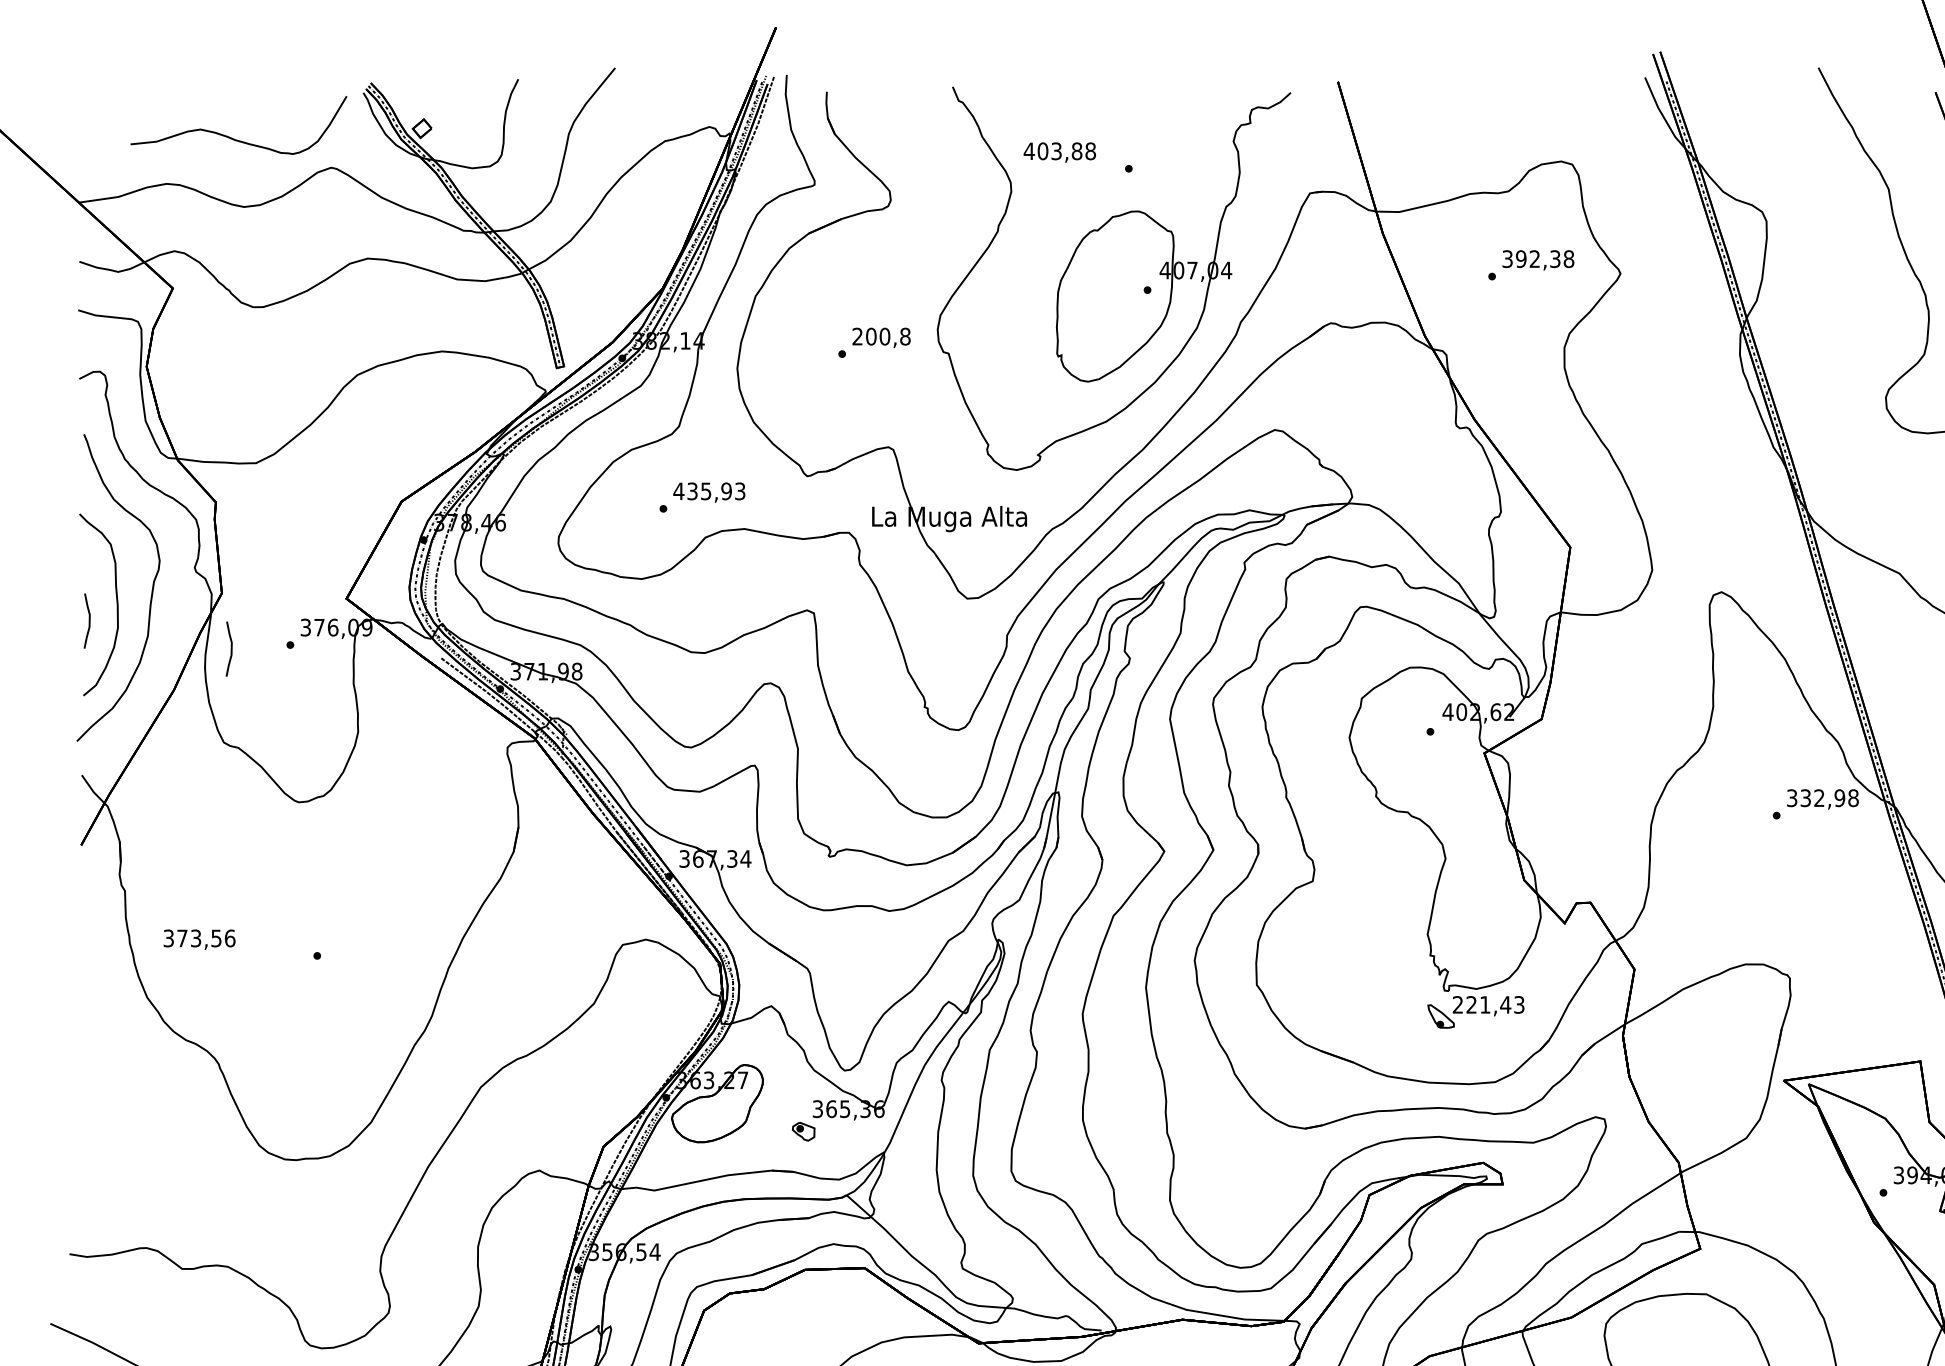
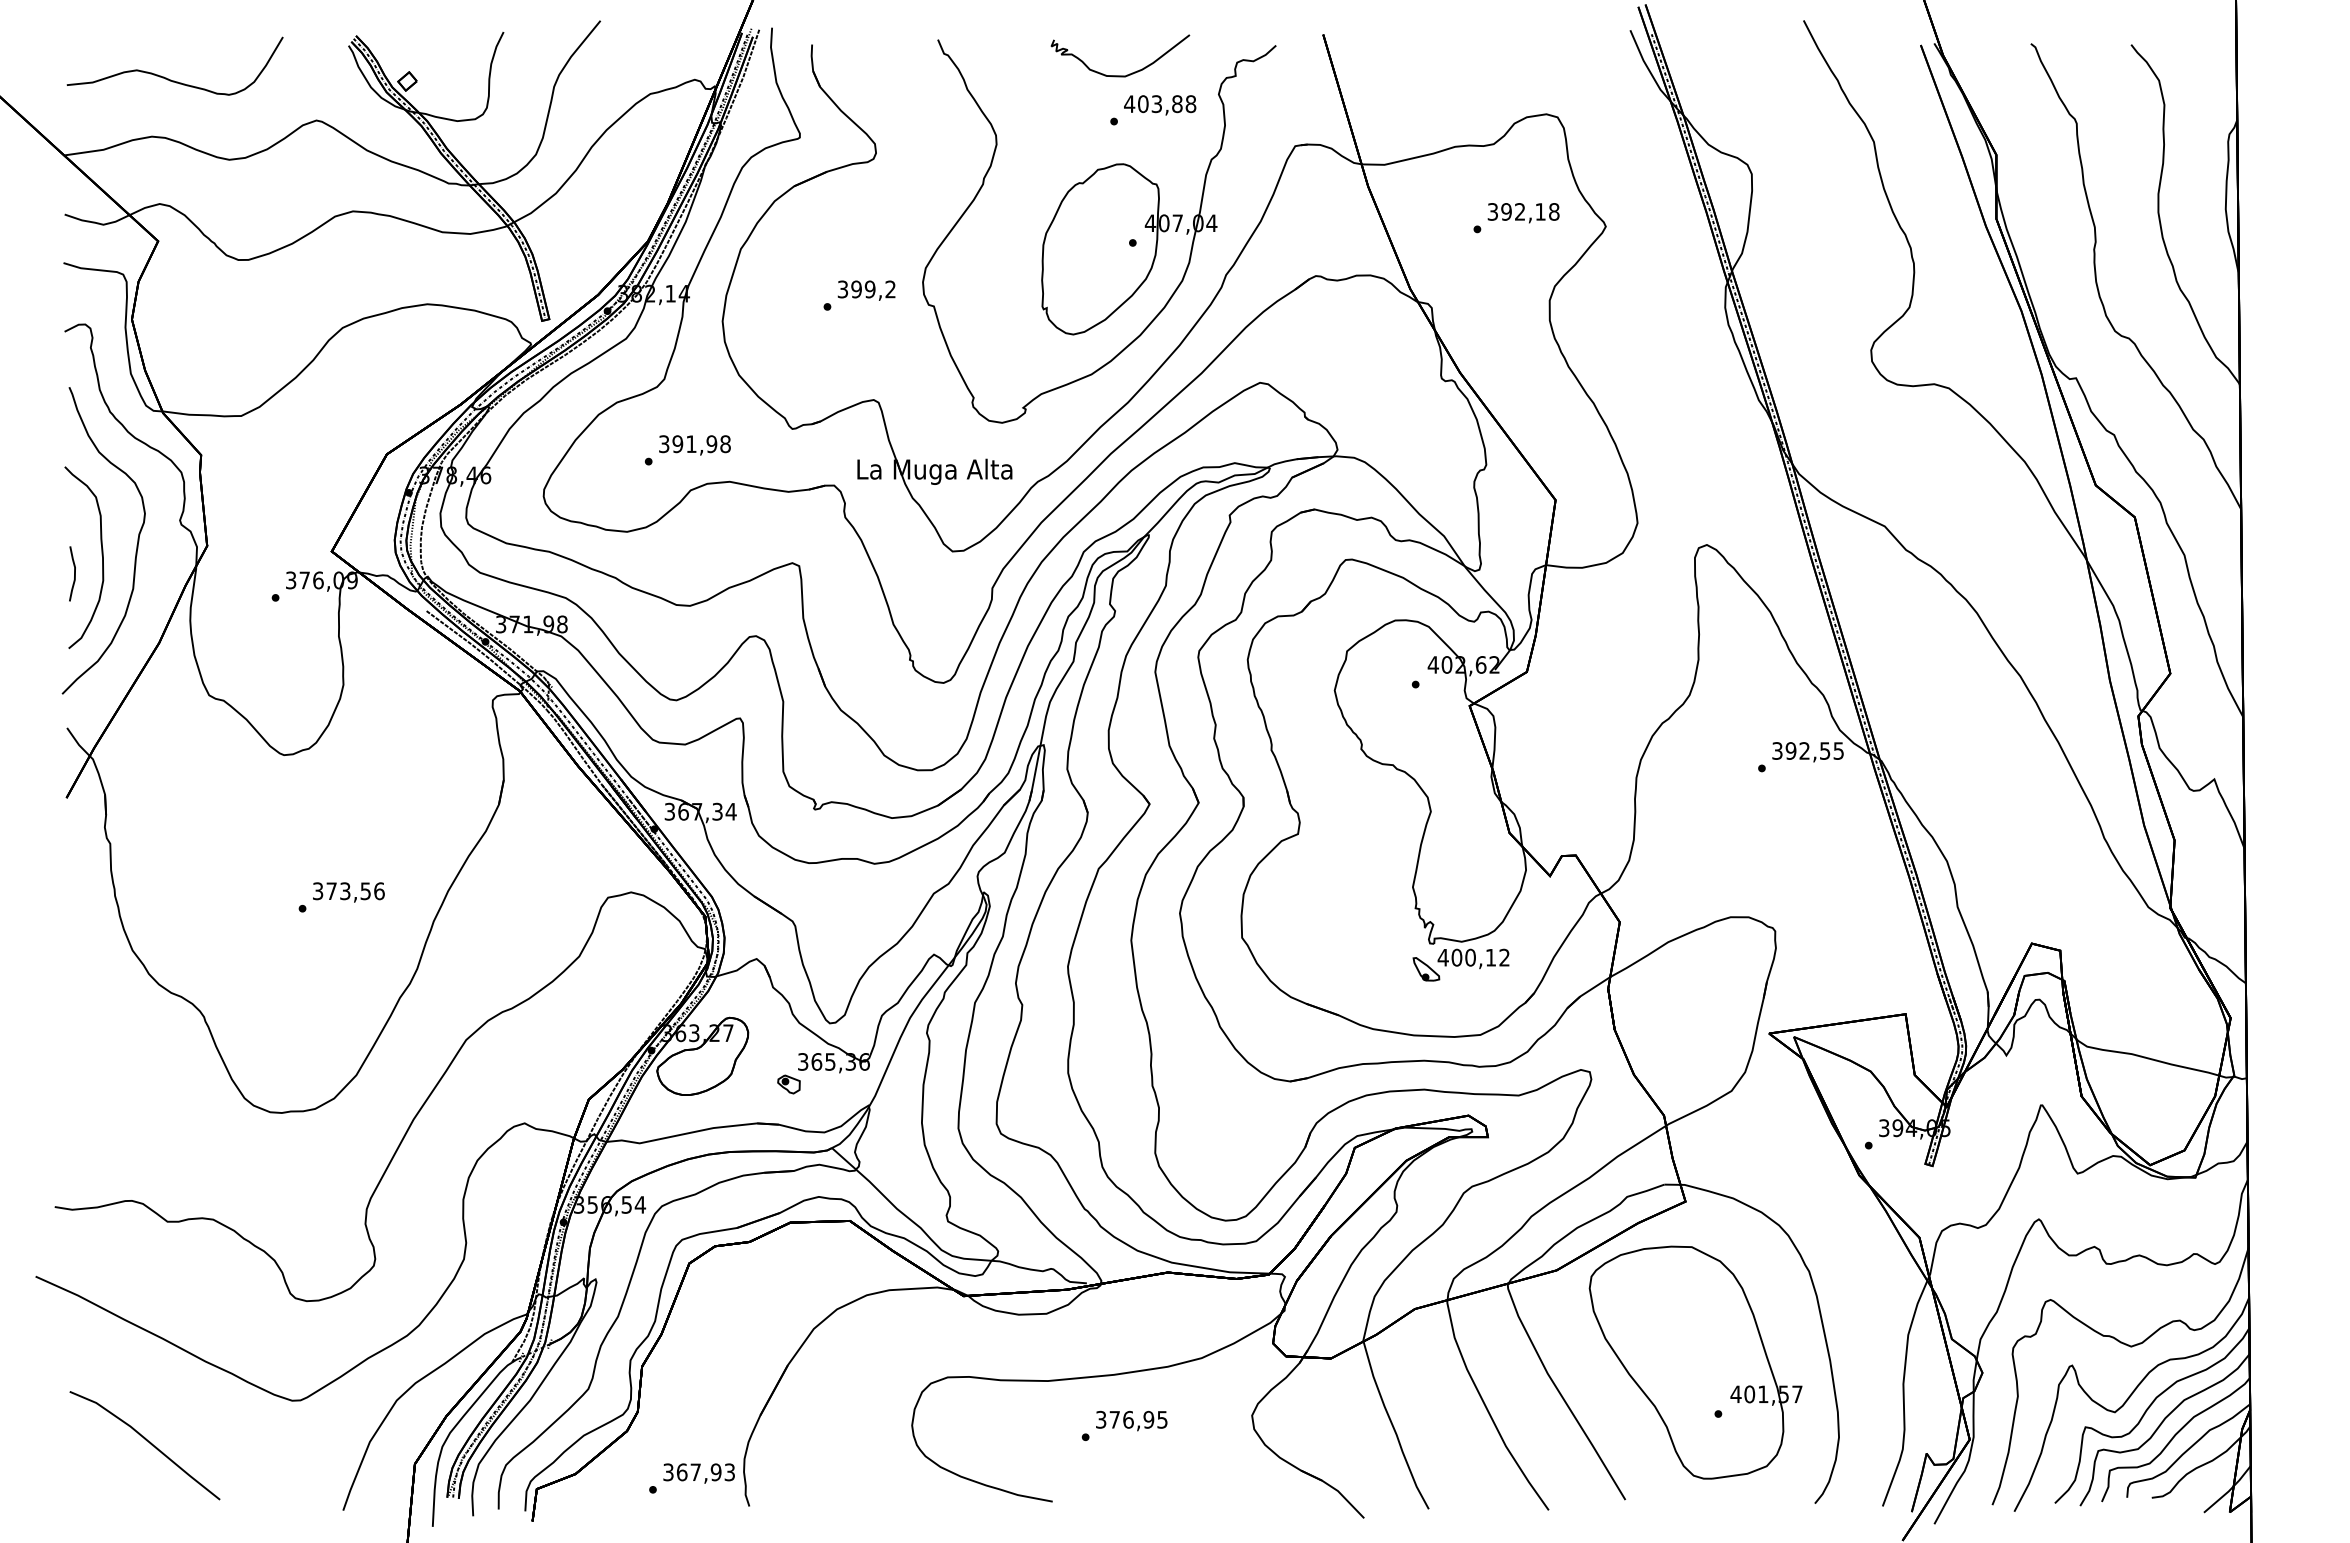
curve: (1135, 122) -> (1120, 75), added
curve: (232, 137) -> (168, 78), moved
text: (1060, 152) -> (1160, 105), moved
text: (1555, 258) -> (1540, 211), 392,38 -> 392,18
text: (881, 336) -> (866, 289), 200,8 -> 399,2
text: (709, 491) -> (694, 444), 435,93 -> 391,98
curve: (231, 648) -> (216, 601), removed
text: (1829, 797) -> (1814, 750), 332,98 -> 392,55
text: (199, 939) -> (348, 892), moved
text: (1488, 1004) -> (1473, 957), 221,43 -> 400,12

